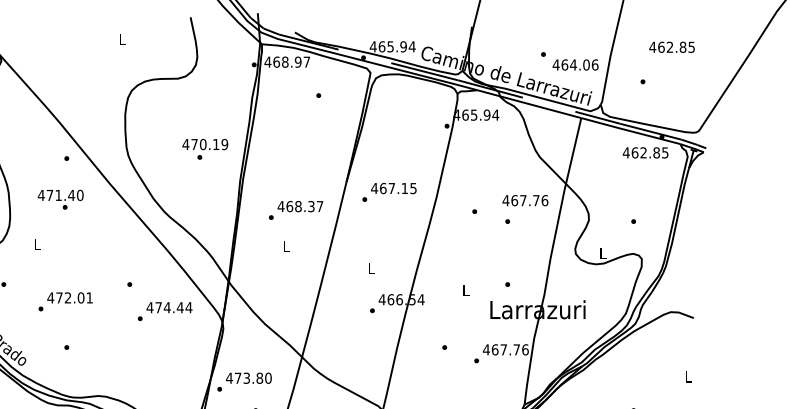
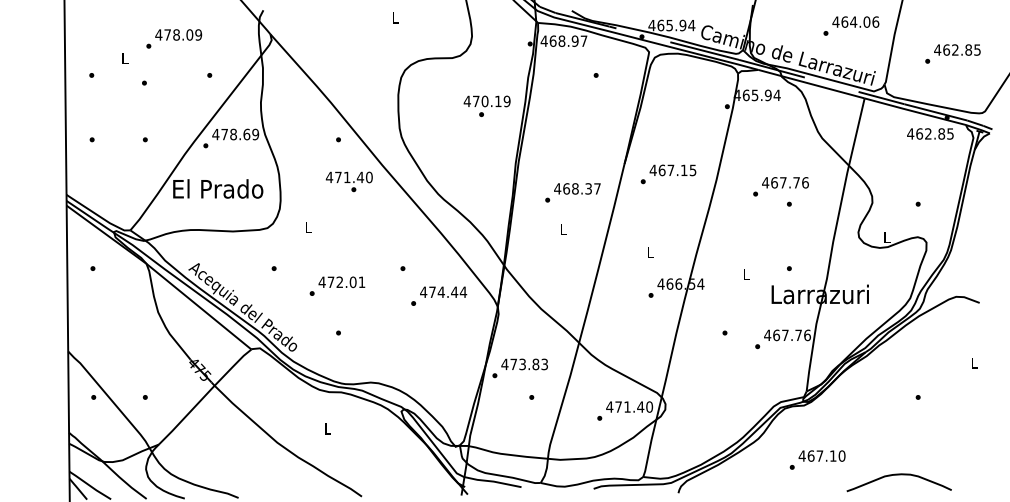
text: (672, 46) -> (957, 49), moved
text: (575, 64) -> (855, 21), moved
text: (204, 148) -> (486, 105), moved
text: (59, 199) -> (348, 181), moved
text: (525, 200) -> (785, 182), moved
text: (268, 378) -> (544, 364), 473.80 -> 473.83

